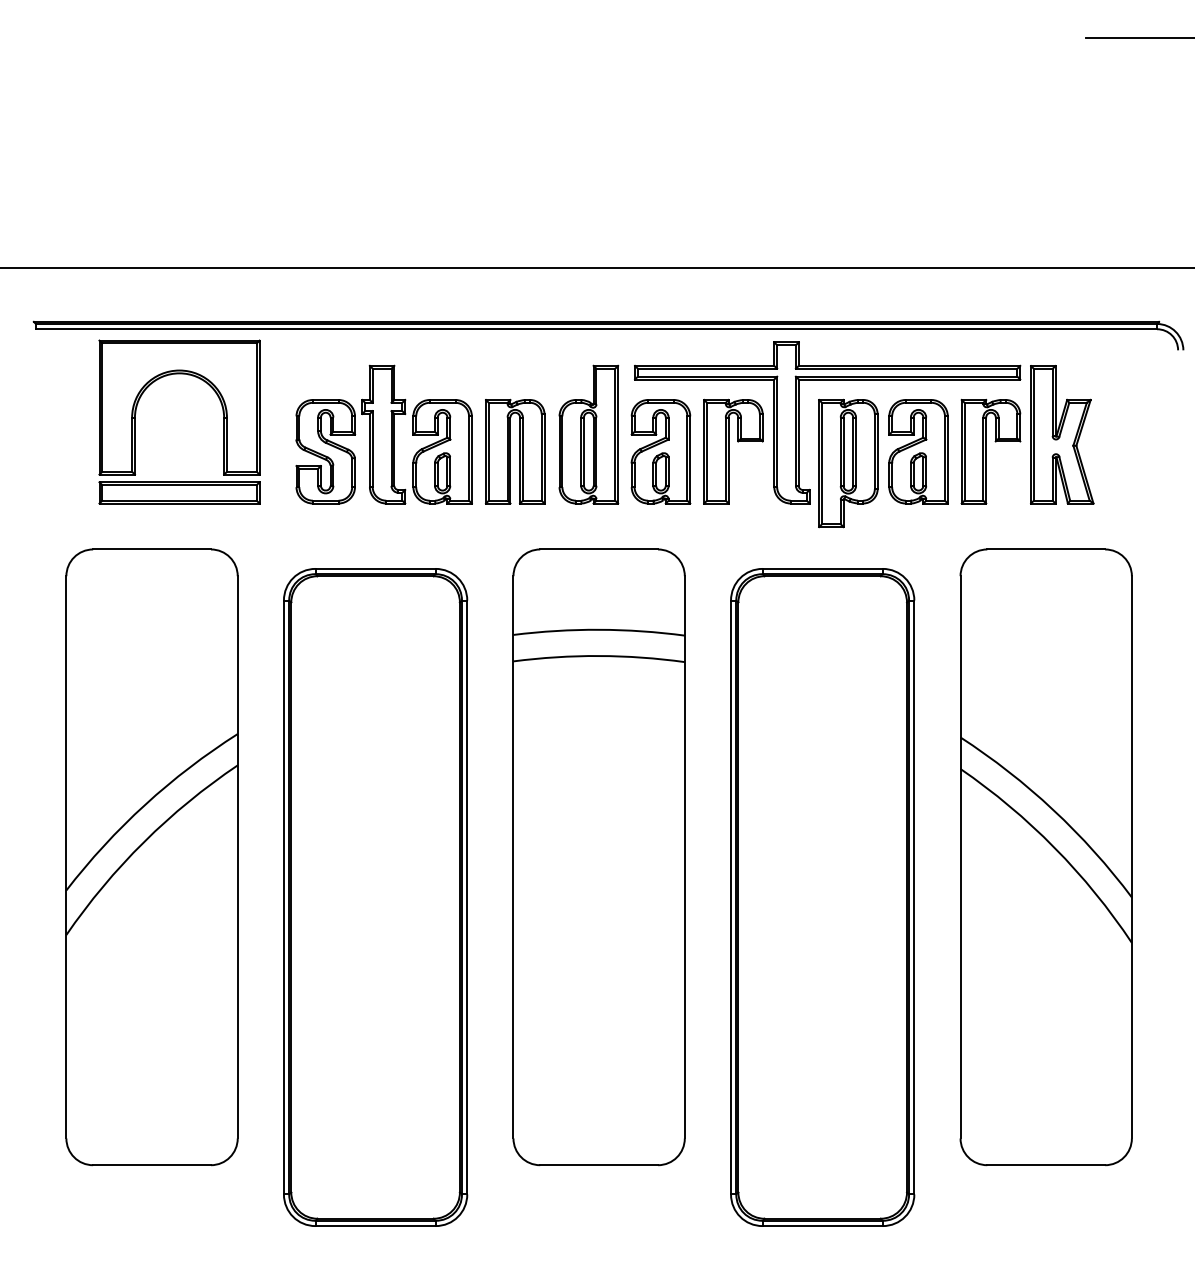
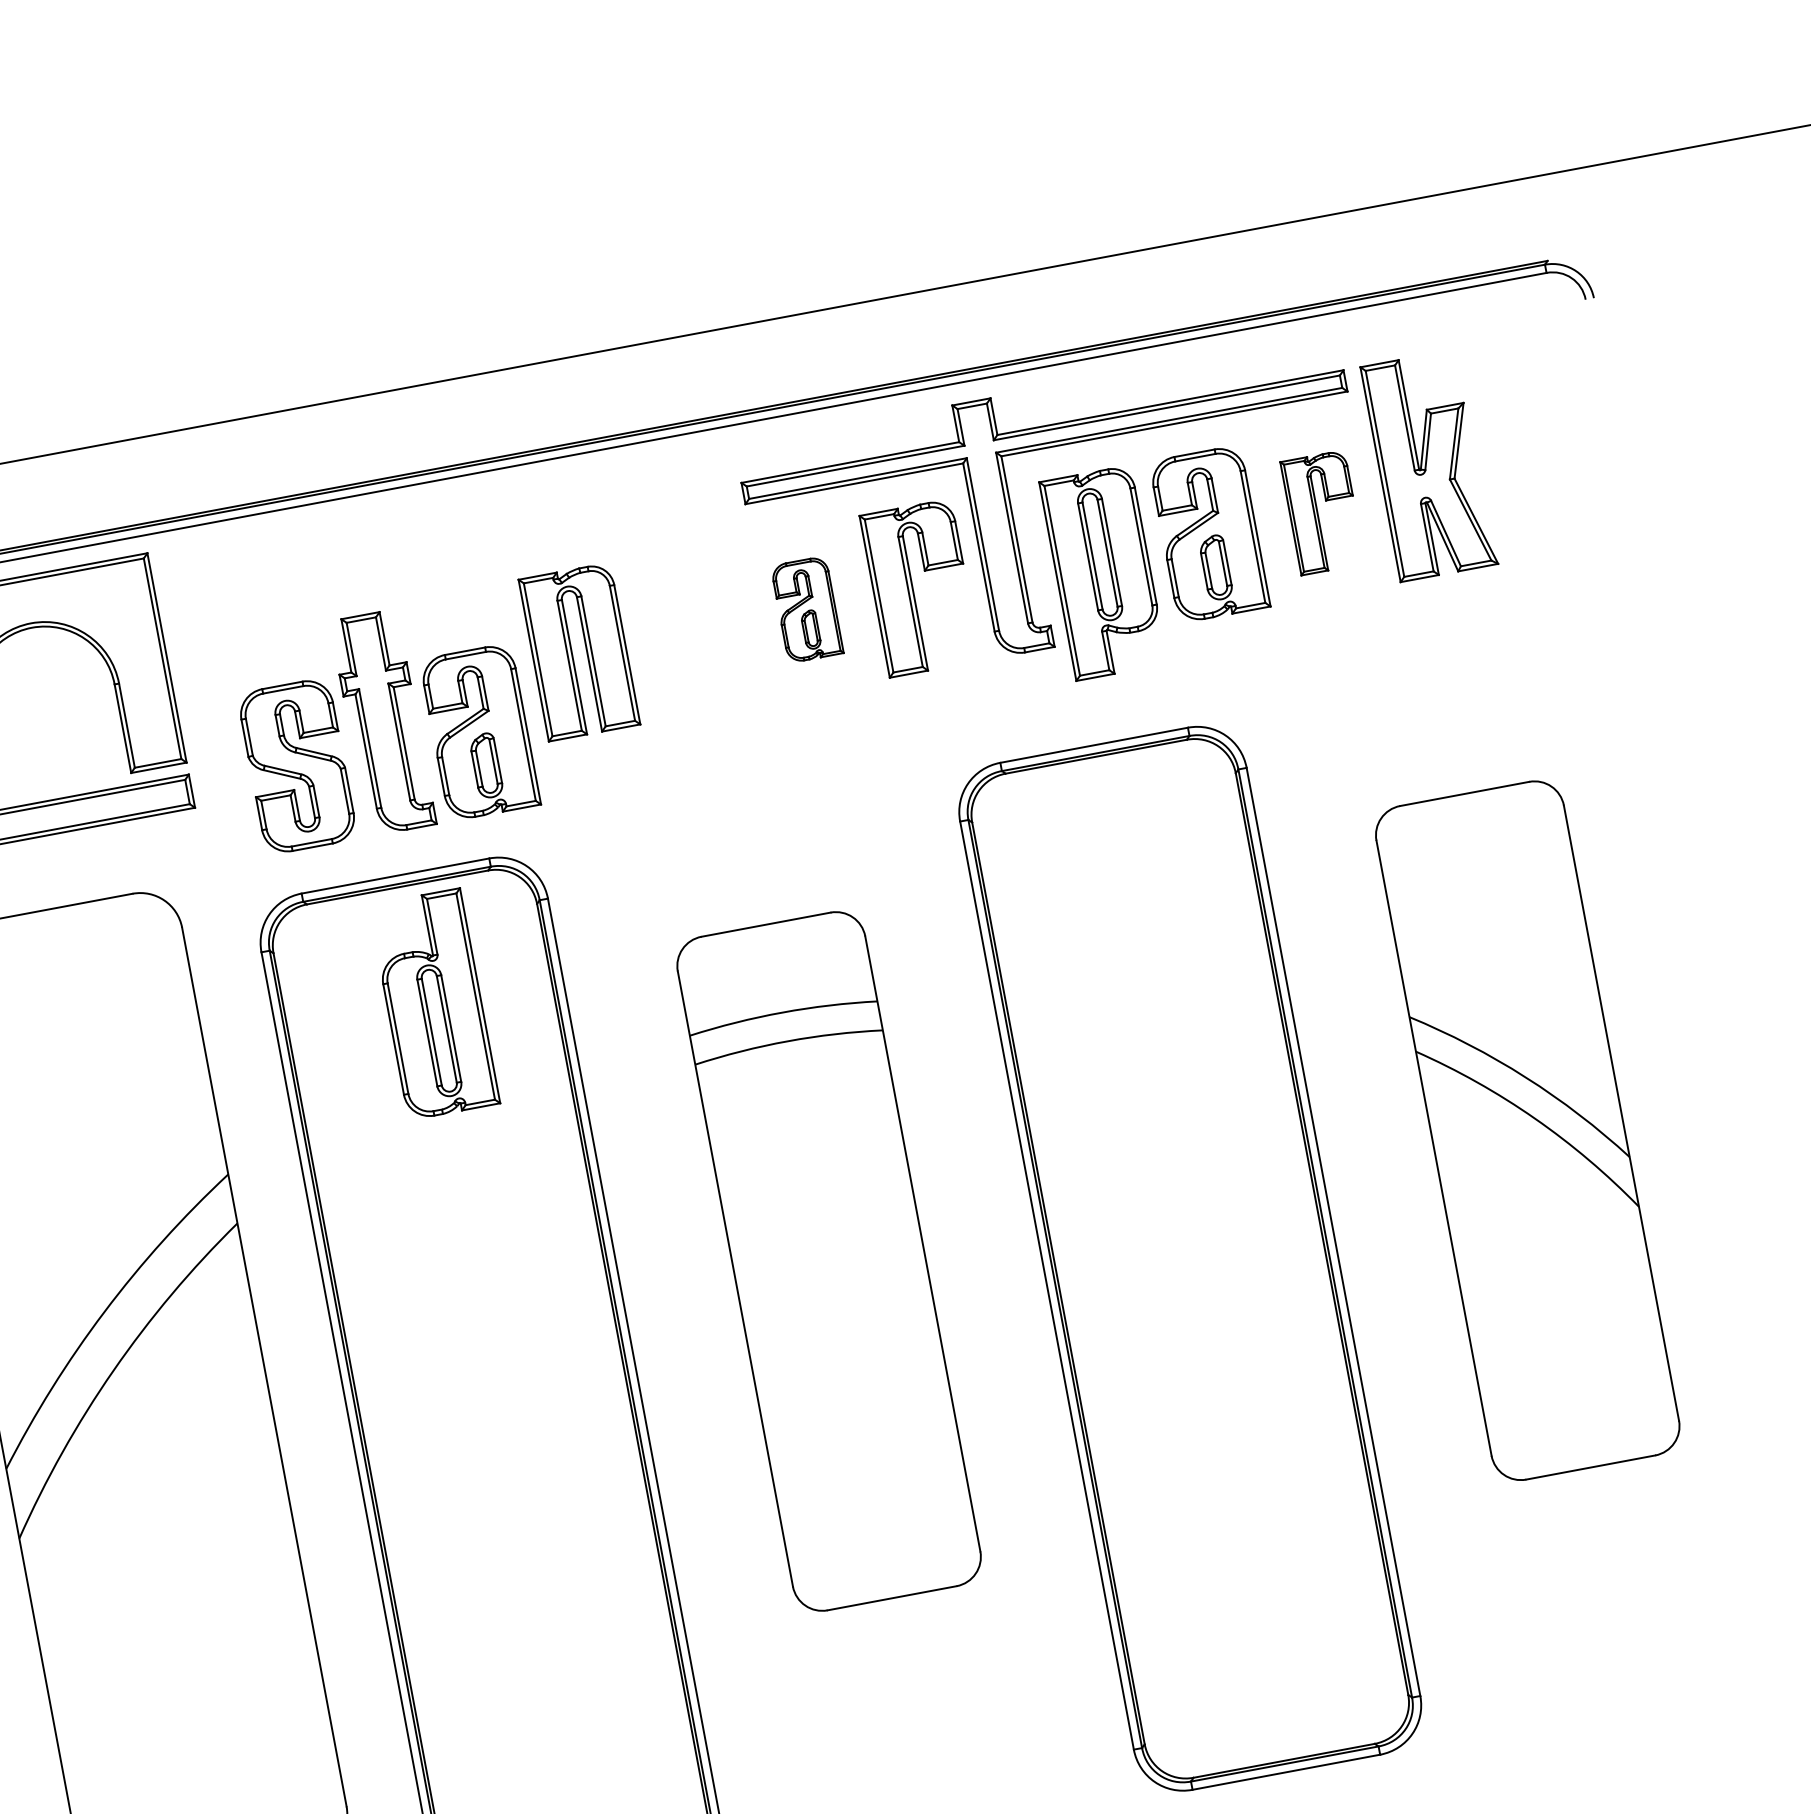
part: (383, 434) -> (382, 722), moved
part: (588, 434) -> (433, 1004), moved
part: (660, 451) -> (806, 609), size x0.6
part: (990, 451) -> (1322, 512), size x0.7
part: (598, 857) -> (828, 1261), size x0.7
part: (1045, 857) -> (1526, 1131), size x0.7

